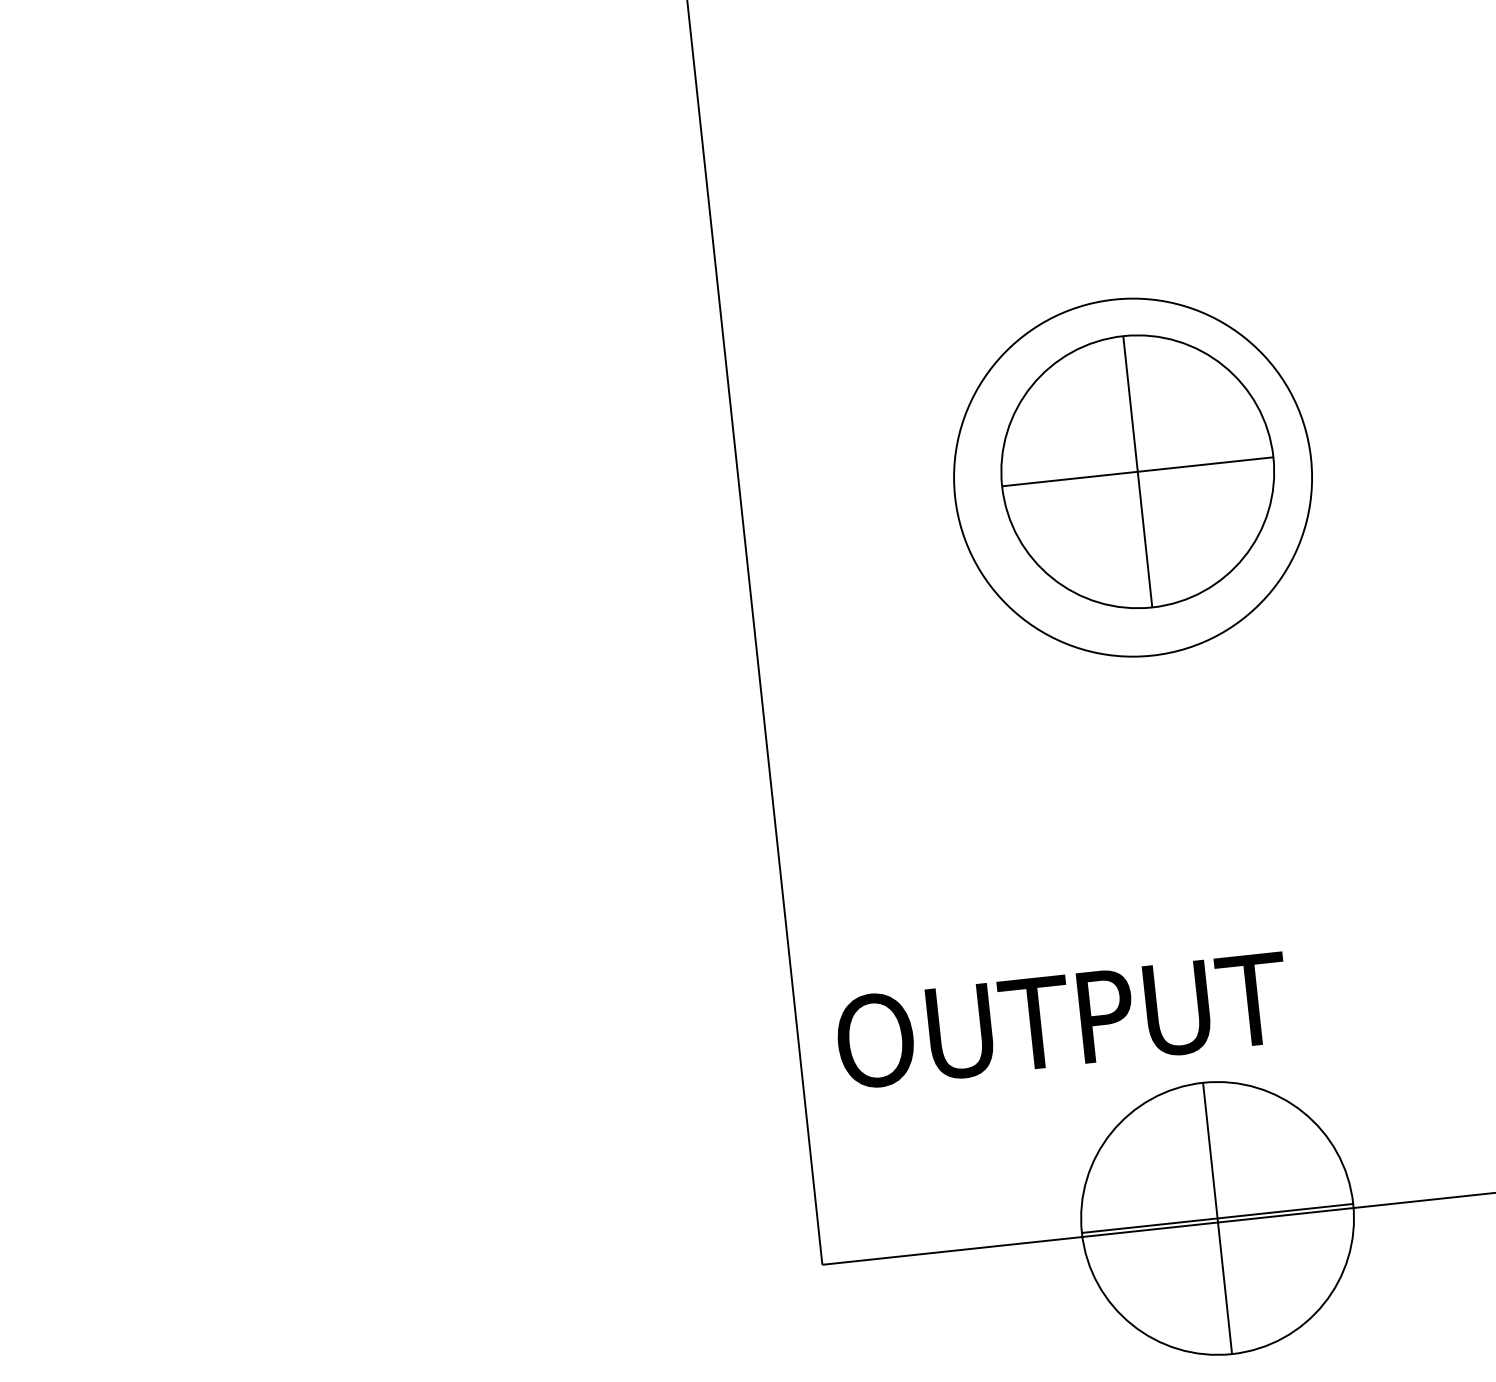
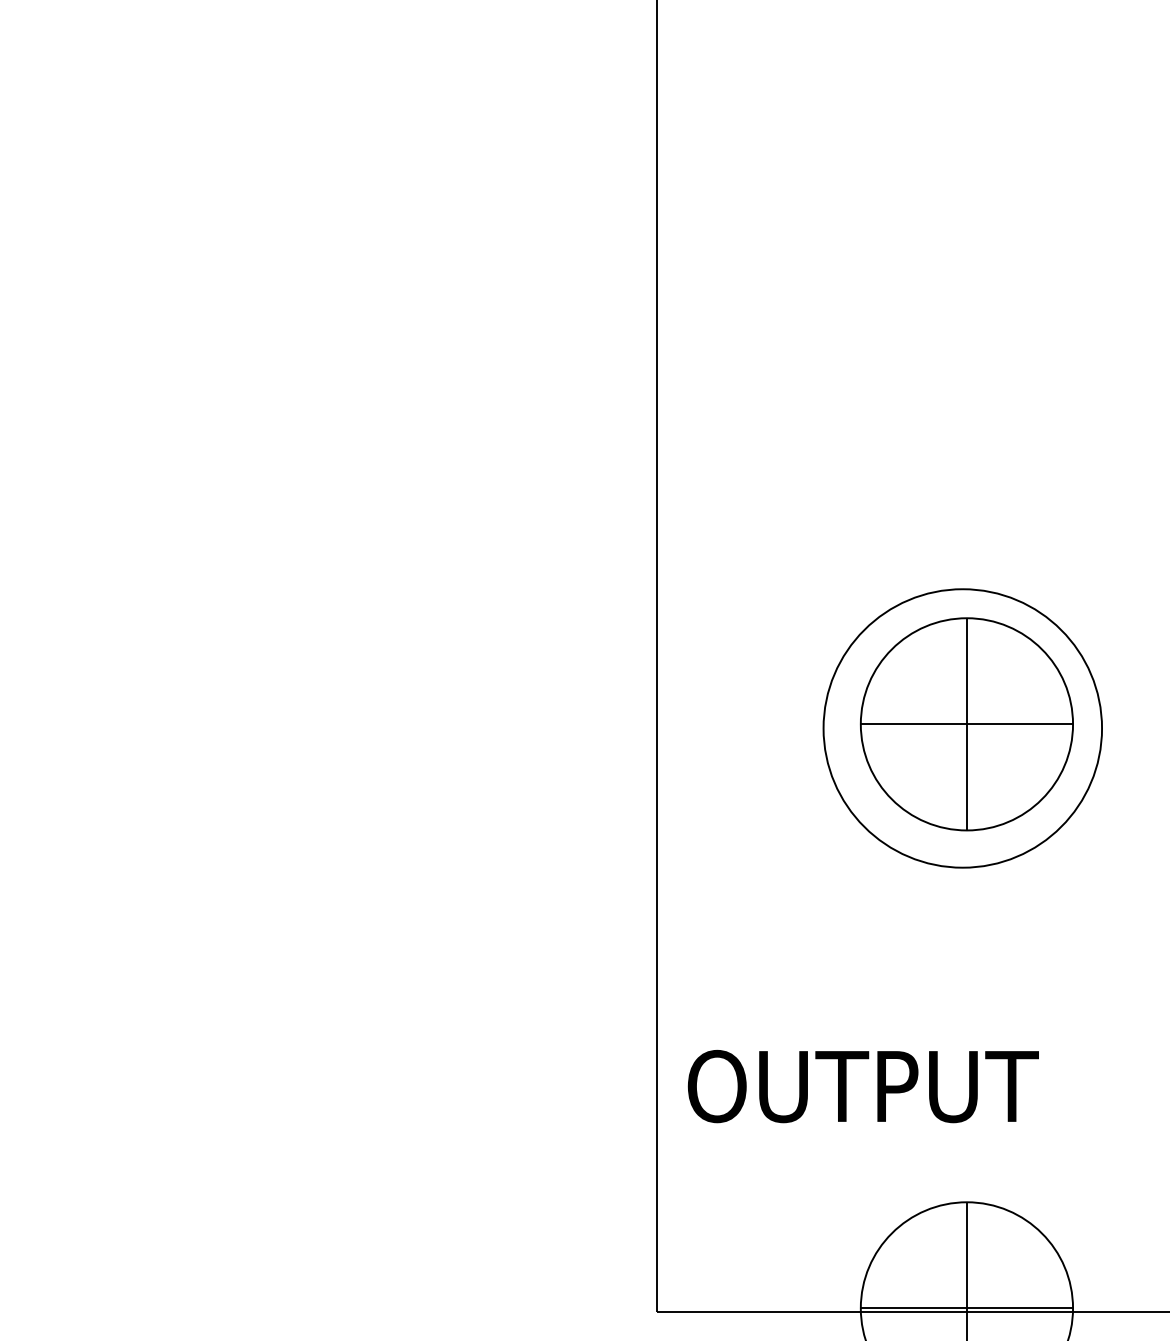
text: (1061, 1020) -> (862, 1086), moved

